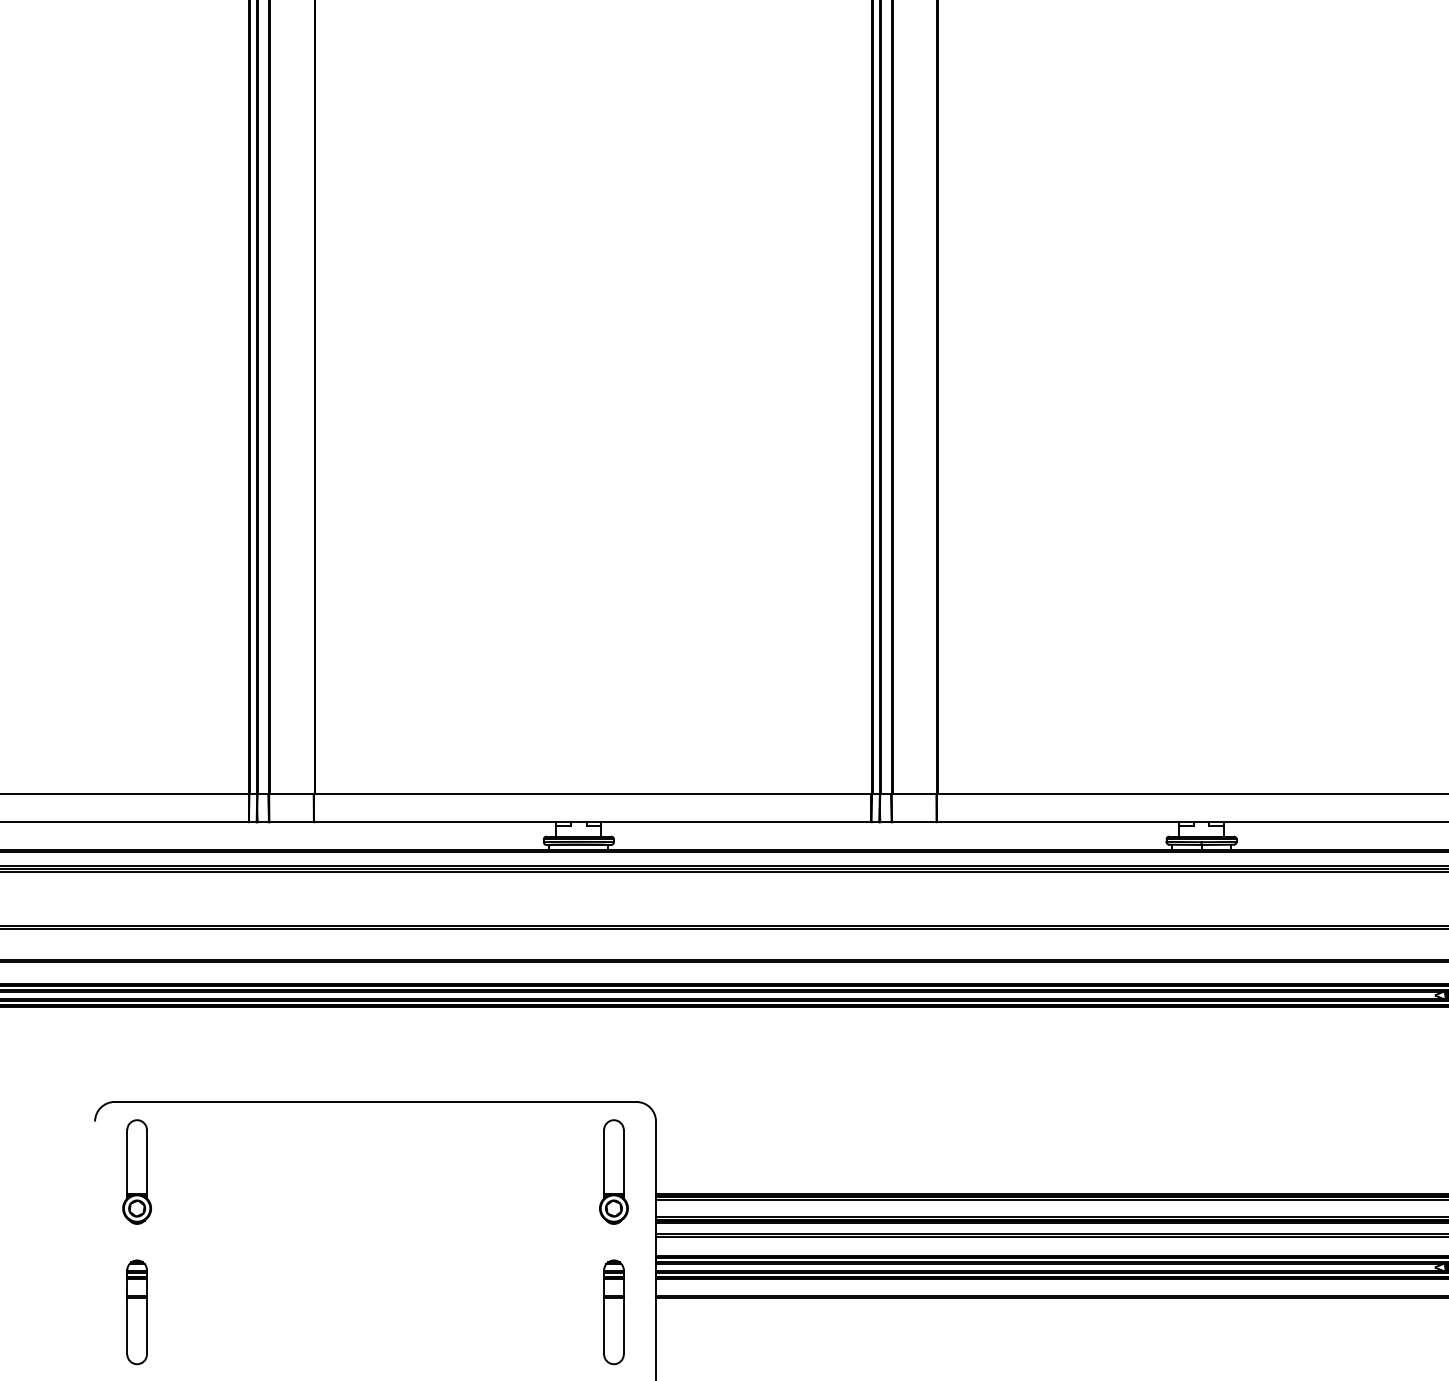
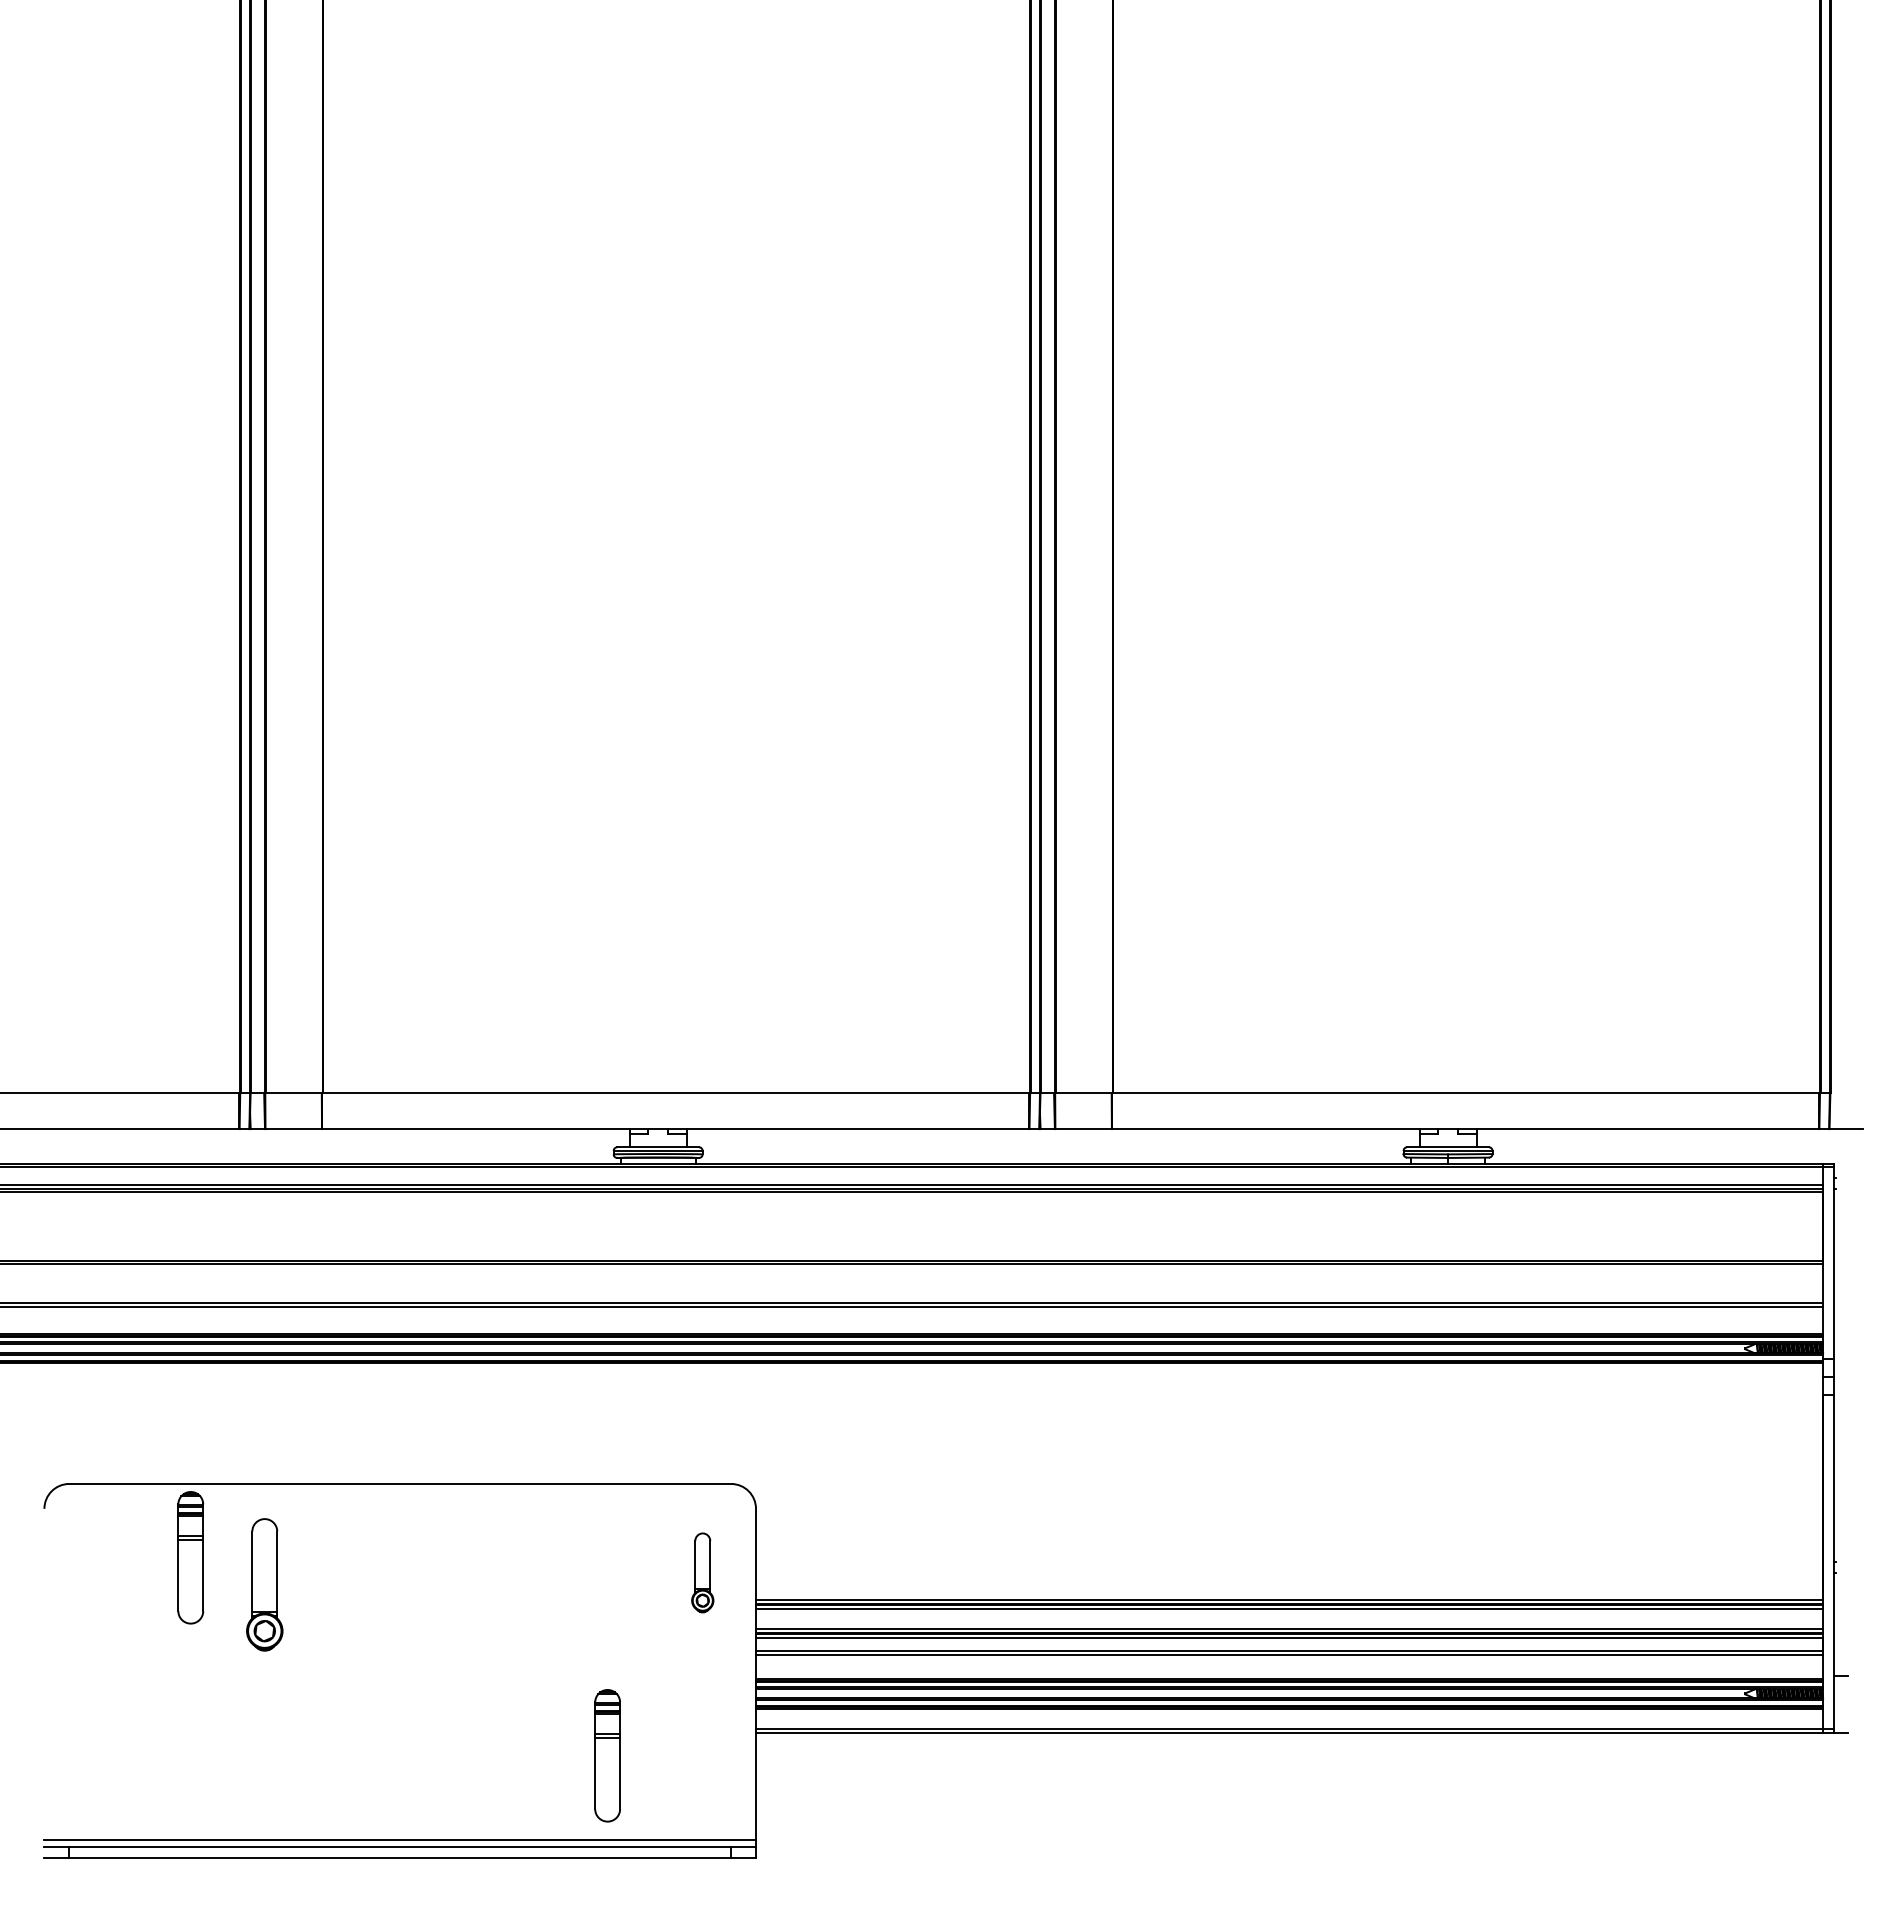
part: (136, 1171) -> (264, 1584), moved
part: (613, 1171) -> (702, 1572), size x0.6
part: (136, 1312) -> (190, 1557), moved
part: (613, 1312) -> (607, 1755), moved

